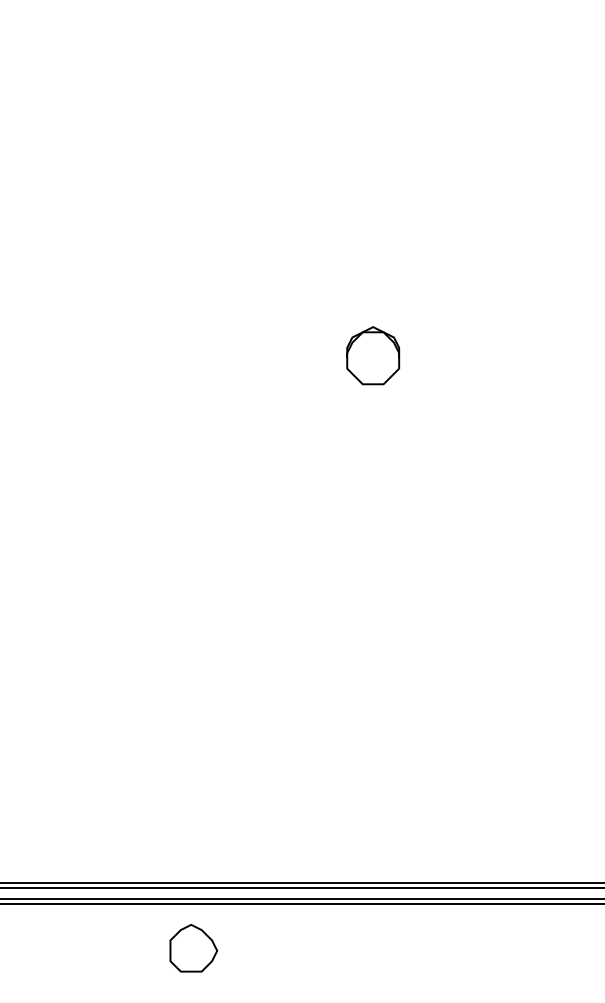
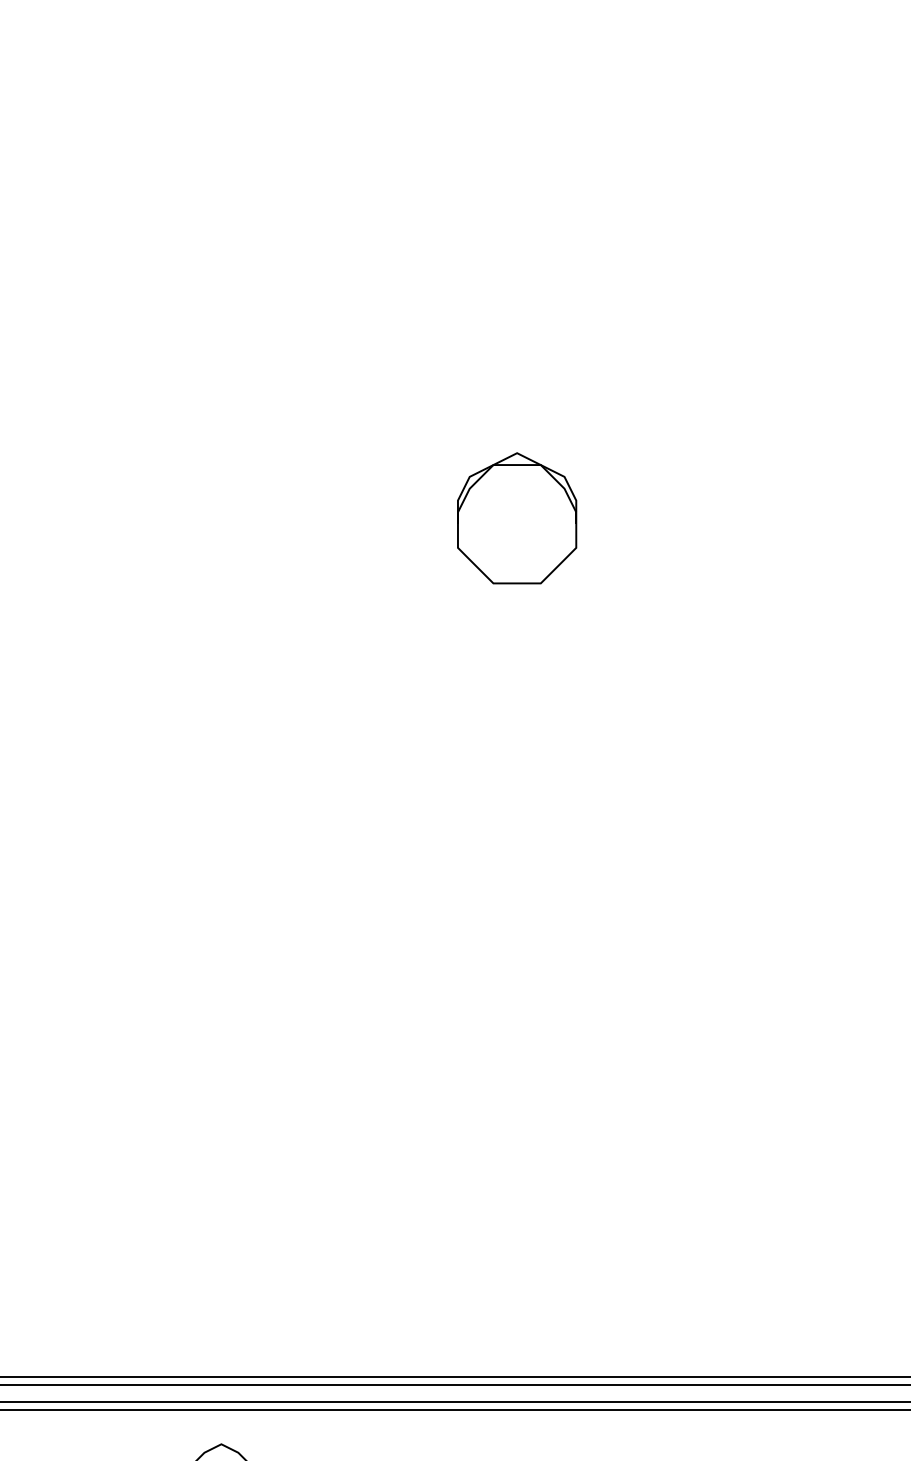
part: (373, 355) -> (517, 518), size x1.4

